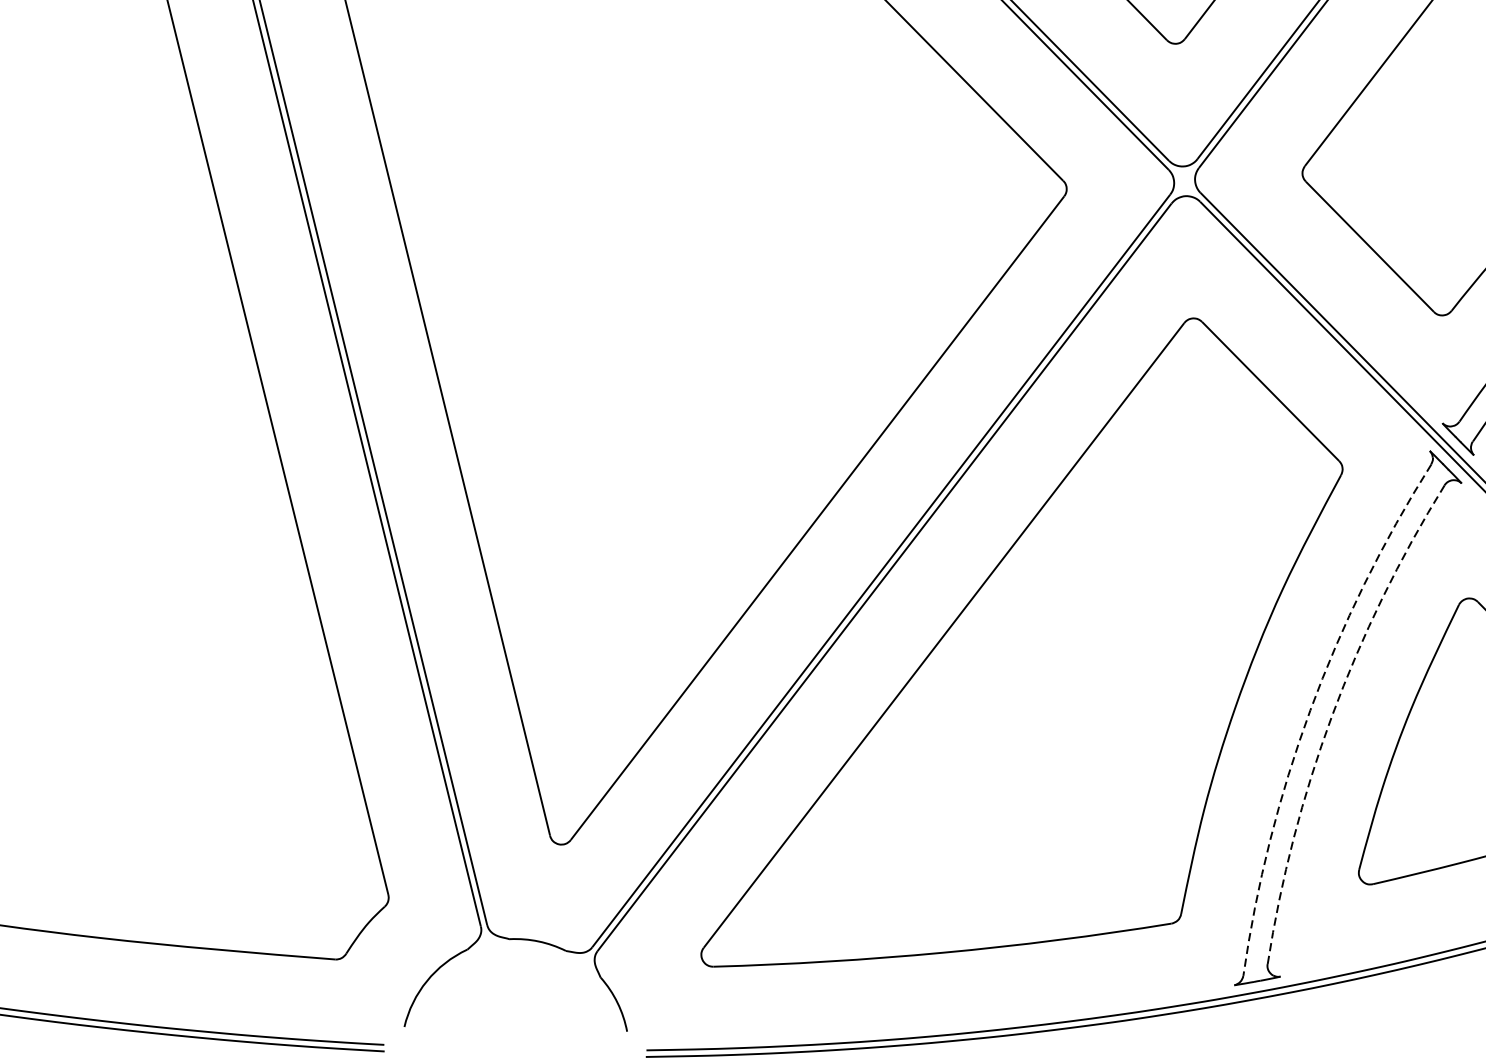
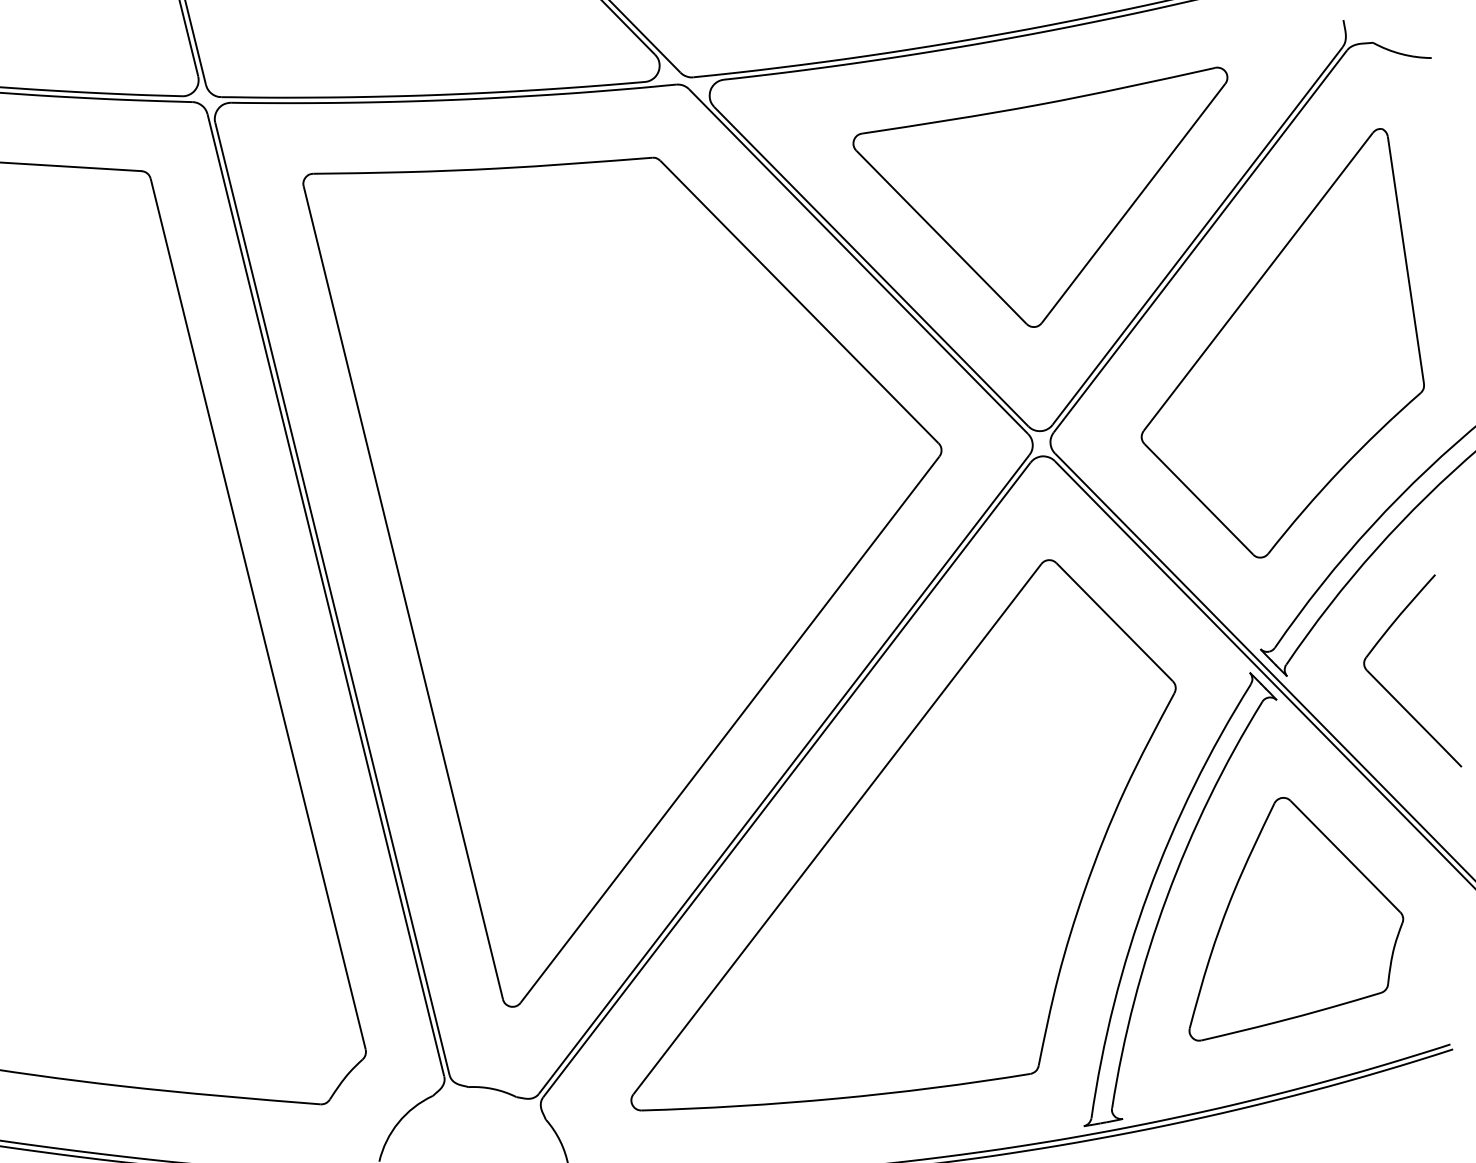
arc: (1310, 709) -> (1148, 892), dashed -> solid
arc: (1331, 715) -> (1166, 897), dashed -> solid

